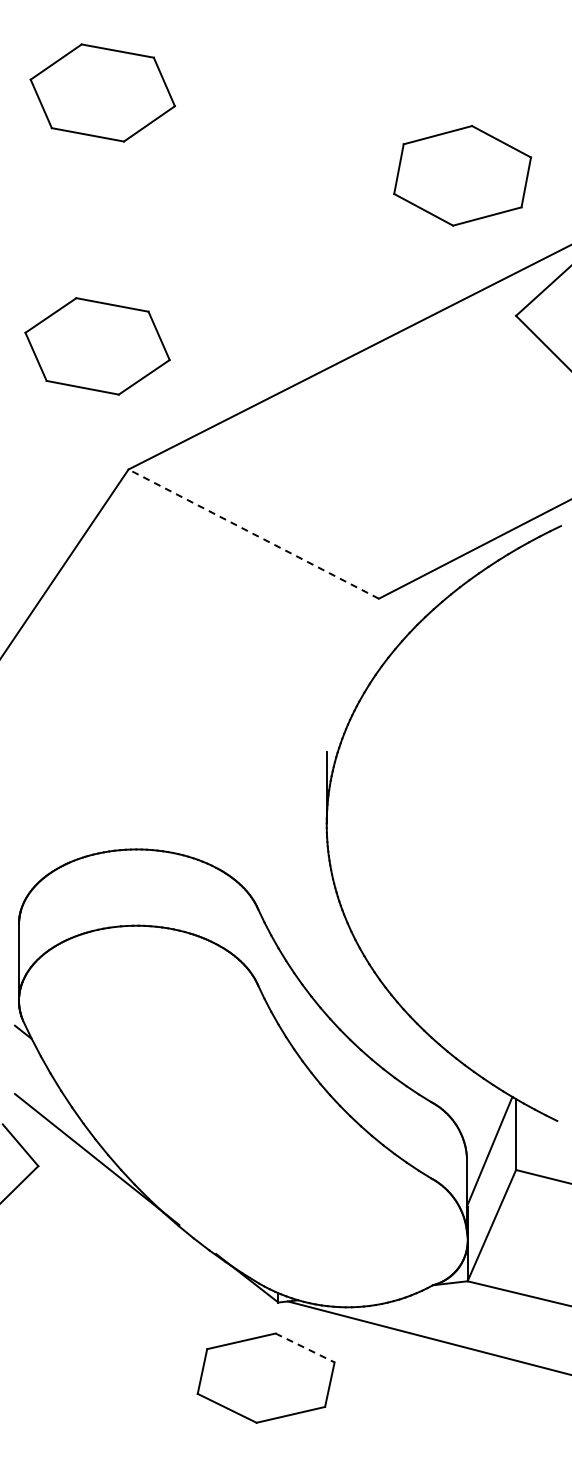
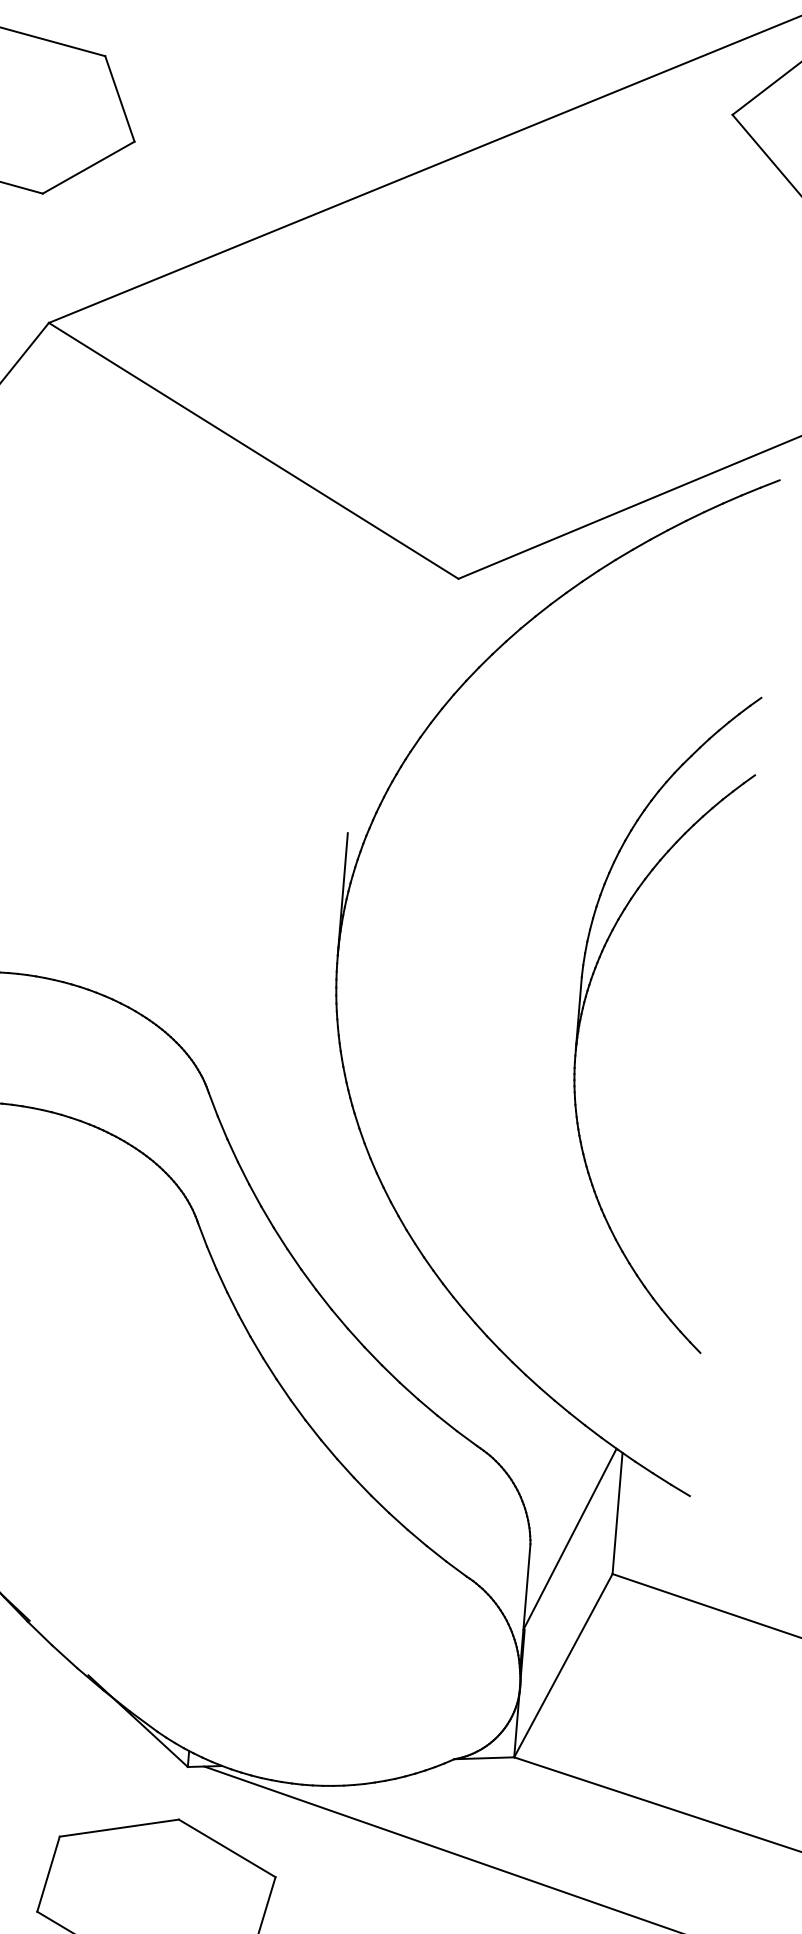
line: (253, 534) -> (253, 451), dashed -> solid
part: (473, 839) -> (586, 1003), added
line: (305, 1347) -> (227, 1847), dashed -> solid

